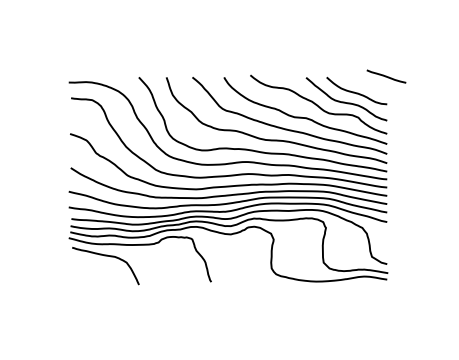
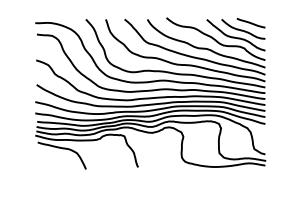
line: (386, 76) -> (251, 23), moved

